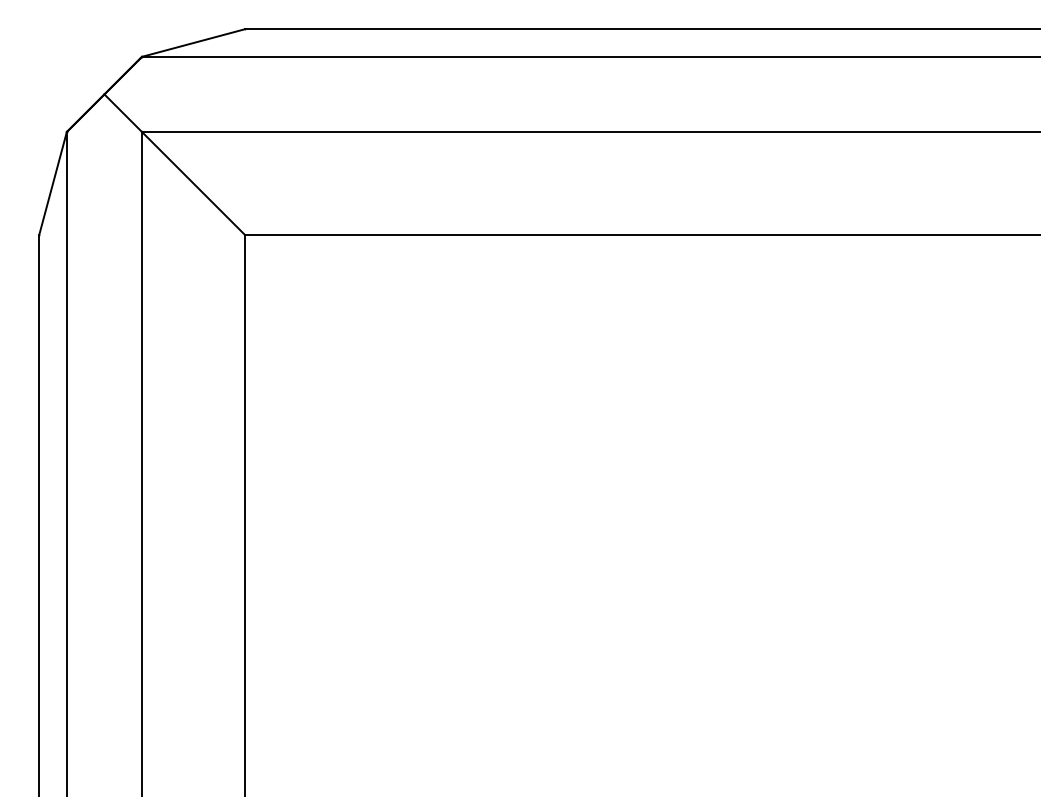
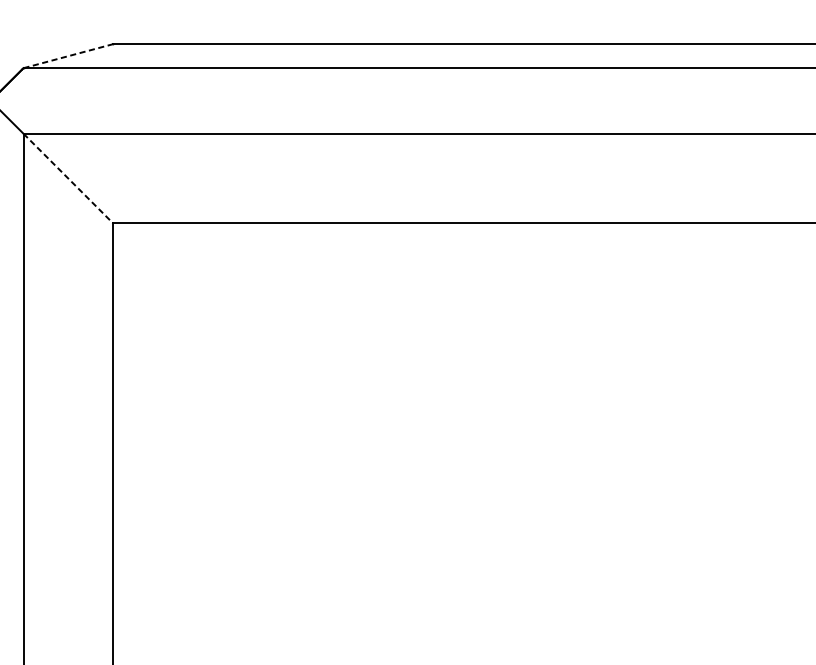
line: (193, 42) -> (68, 55), solid -> dashed
line: (193, 183) -> (68, 178), solid -> dashed

